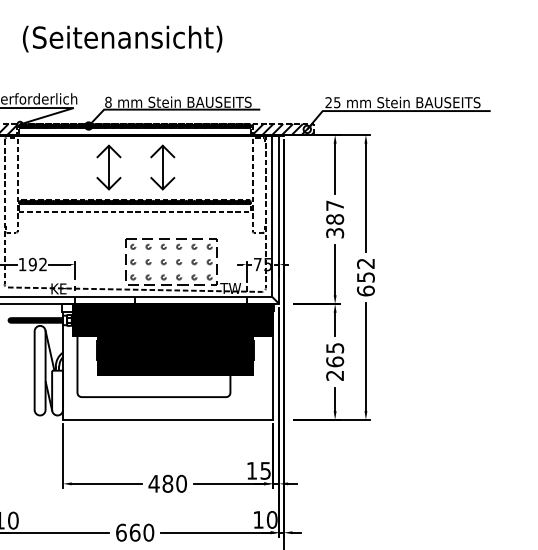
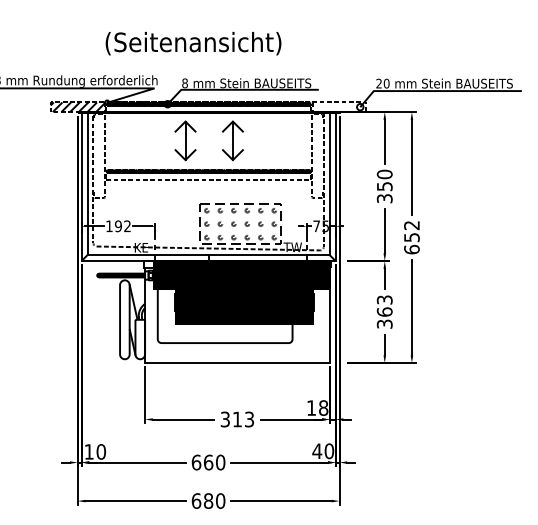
text: (122, 38) -> (193, 43), moved
text: (337, 102) -> (386, 83), 25 -> 20
hatch: (283, 129) -> (339, 107), removed
text: (334, 212) -> (384, 180), 387 -> 350
text: (334, 361) -> (384, 311), 265 -> 363
text: (265, 470) -> (323, 407), 15 -> 18
text: (167, 483) -> (237, 419), 480 -> 313
text: (258, 519) -> (317, 450), 10 -> 40

